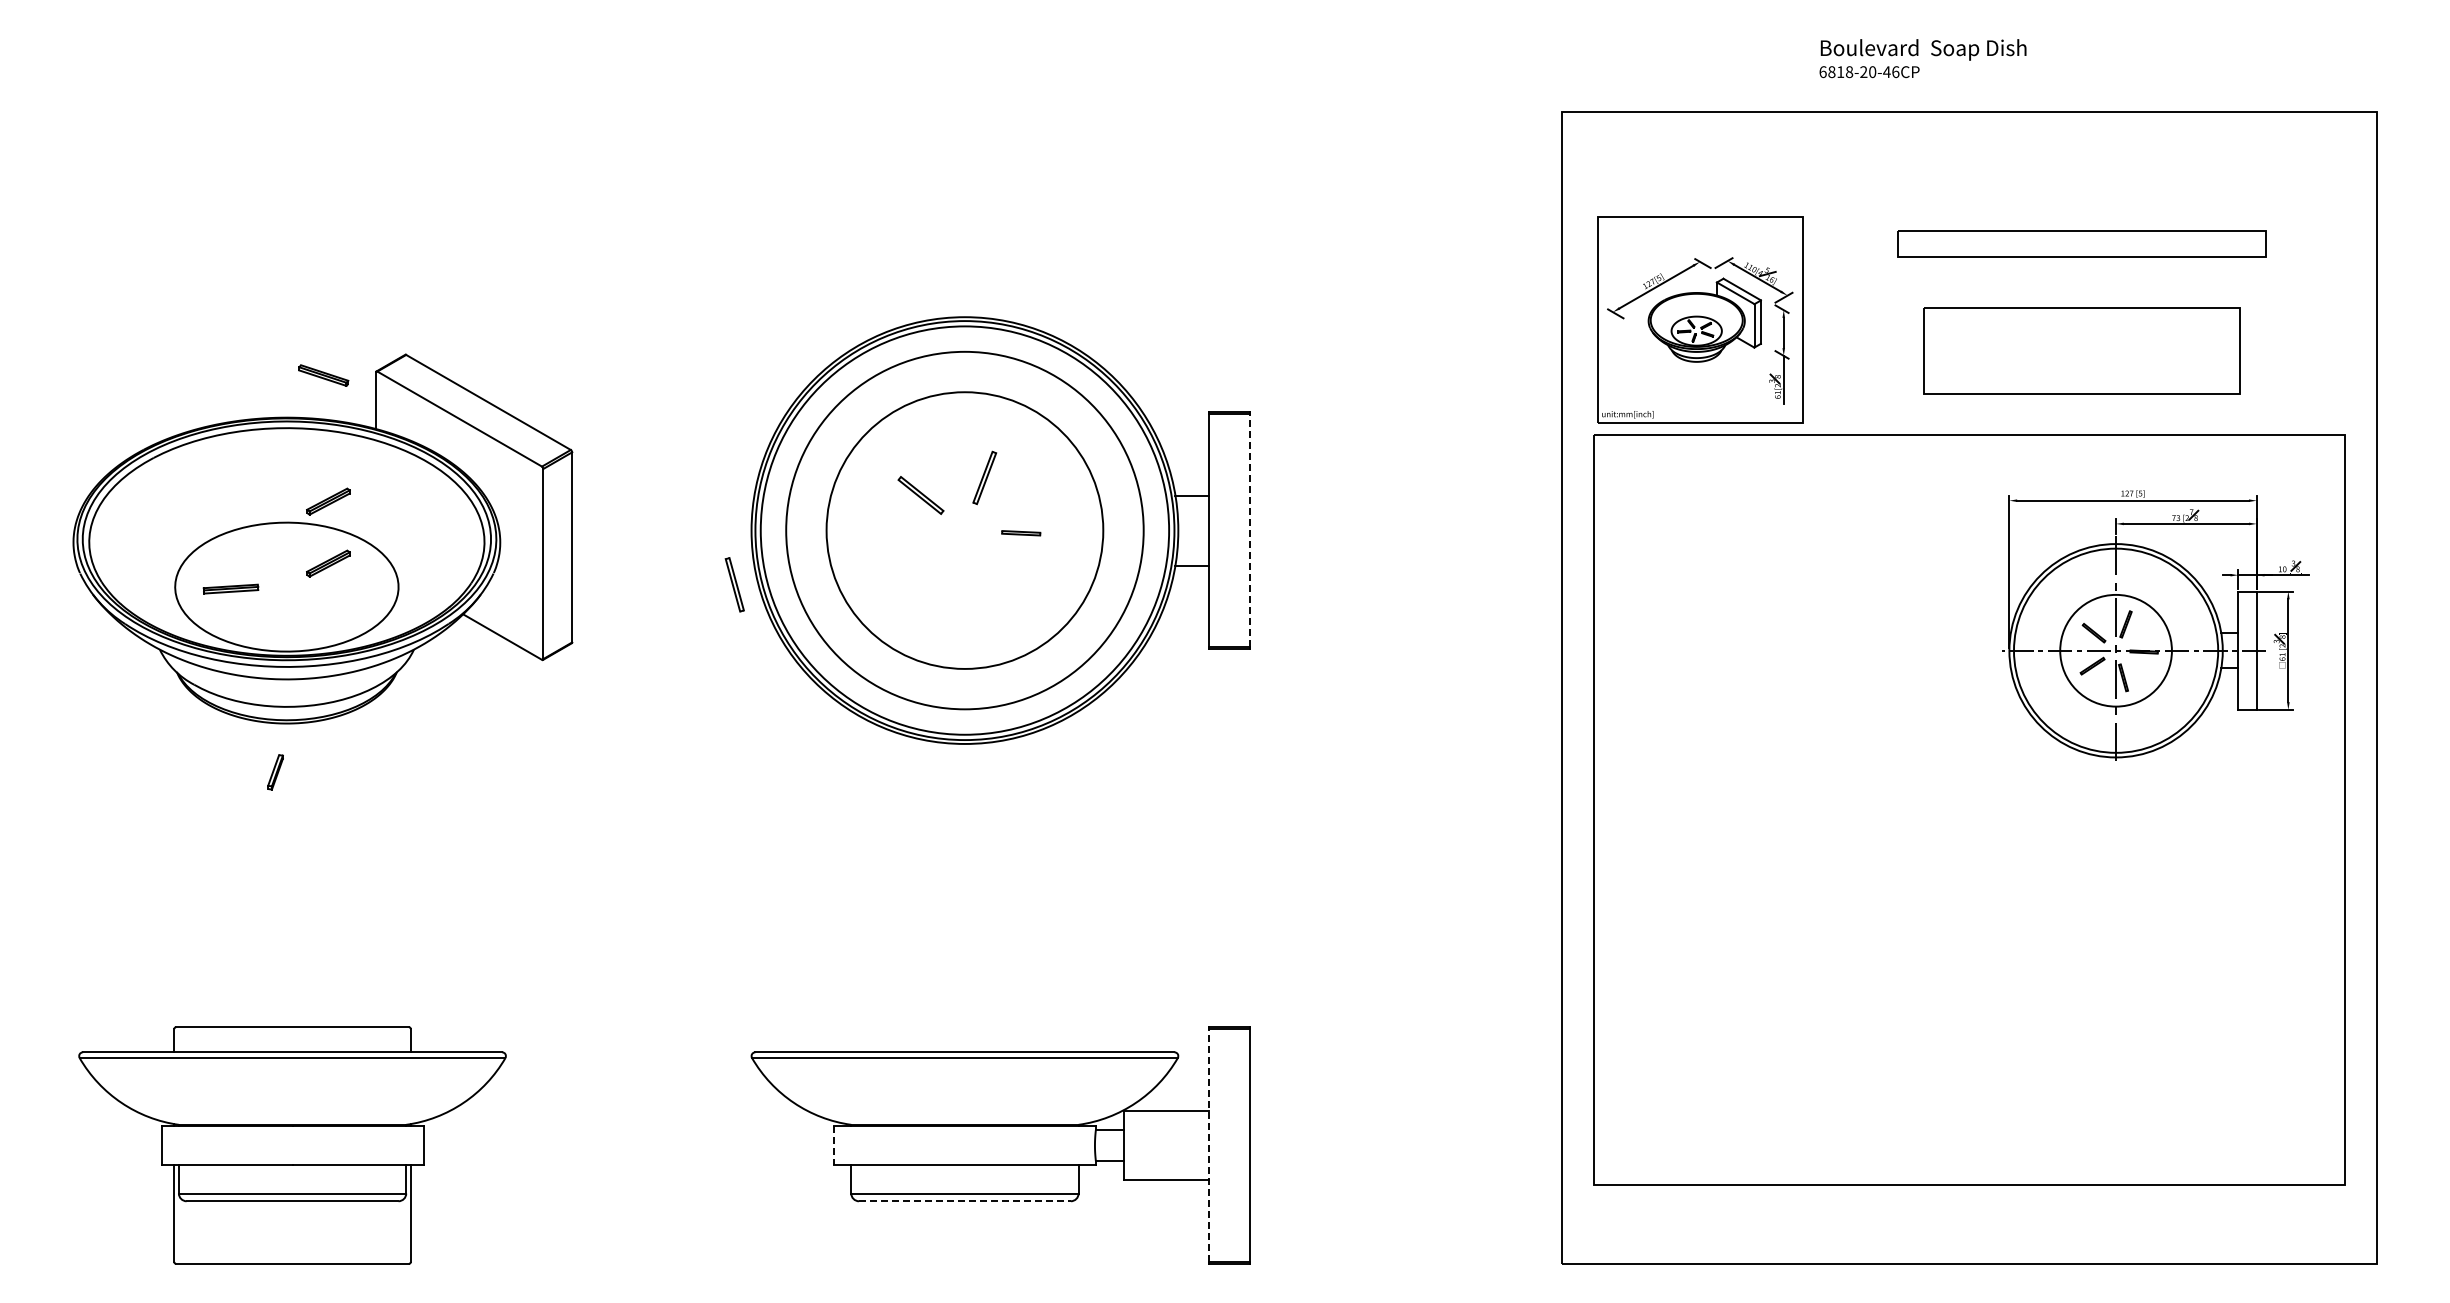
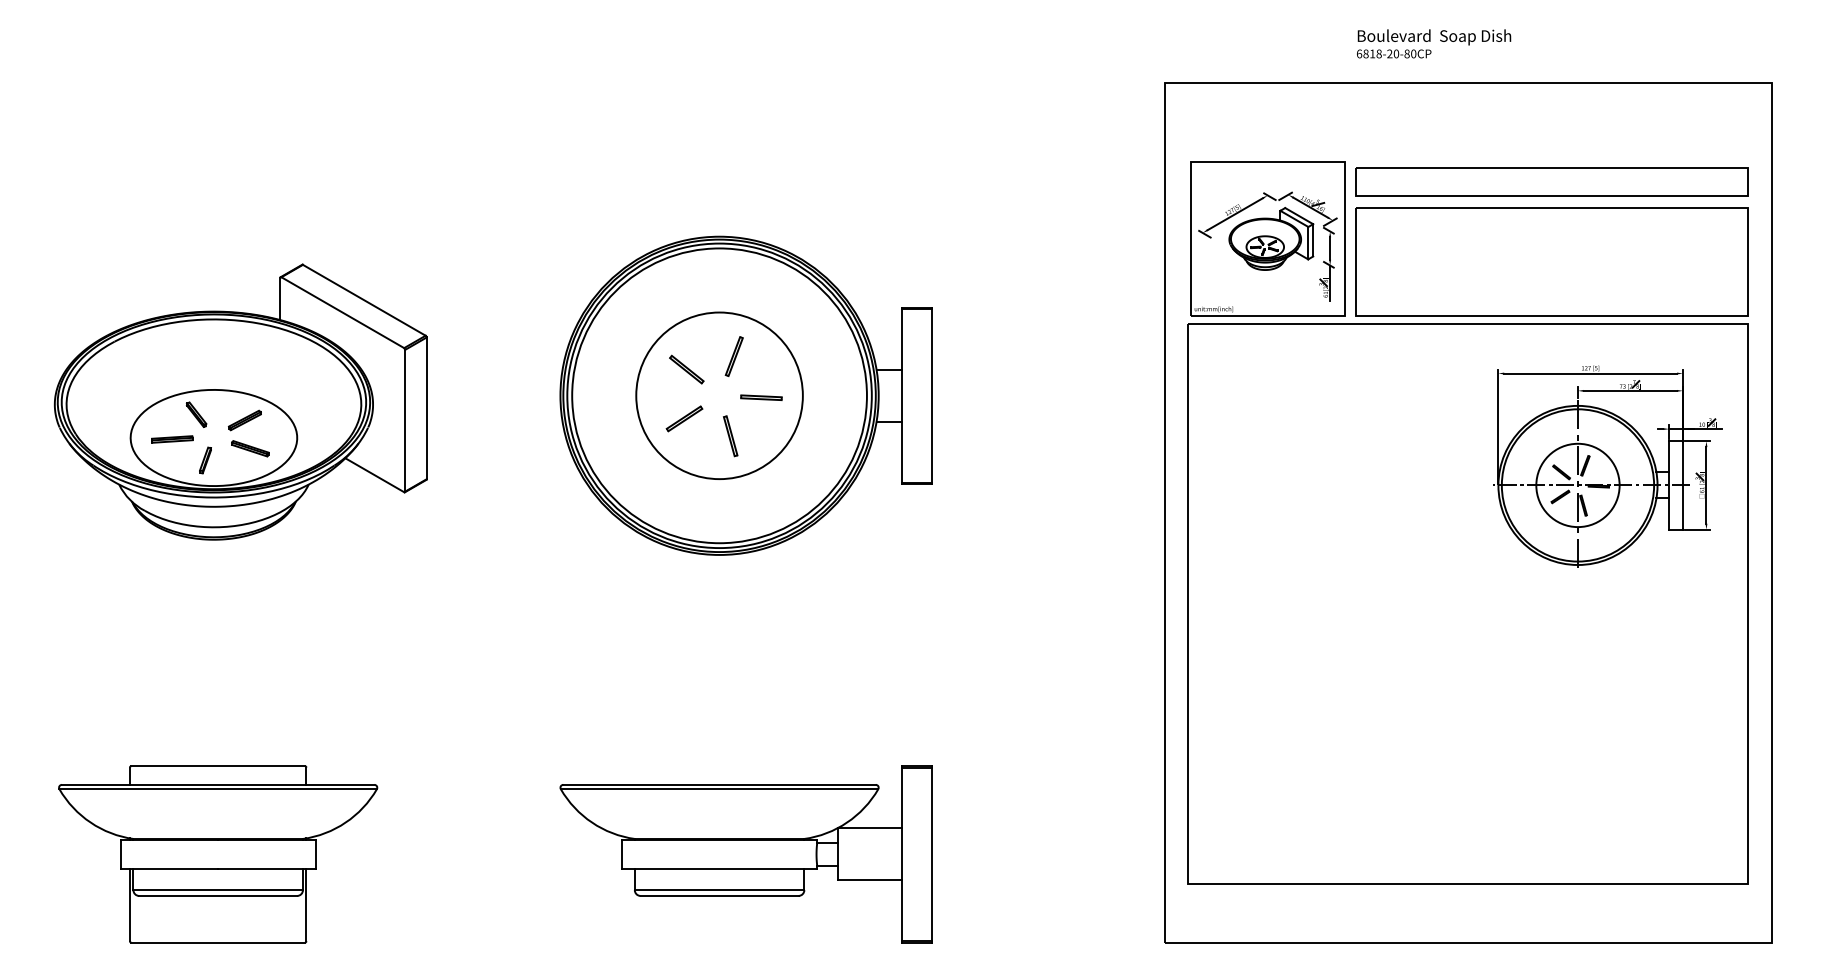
text: (1891, 72) -> (1410, 54), 6818-20-46CP -> 6818-20-80CP
part: (2081, 243) -> (1552, 181), size x1.43
part: (2081, 350) -> (1552, 261), size x1.67
part: (323, 375) -> (250, 448), moved
part: (328, 501) -> (244, 374), removed
circle: (964, 530) -> (719, 395), size x0.62
circle: (964, 530) -> (719, 395), size x1.43
line: (1250, 530) -> (932, 395), dashed -> solid
part: (1021, 533) -> (761, 398), size x1.43
part: (263, 555) -> (196, 414), added
part: (917, 561) -> (684, 418), added
part: (734, 584) -> (730, 436), moved
part: (275, 772) -> (205, 460), moved
line: (1209, 1145) -> (901, 854), dashed -> solid
line: (834, 1146) -> (622, 855), dashed -> solid
line: (964, 1201) -> (719, 896), dashed -> solid

